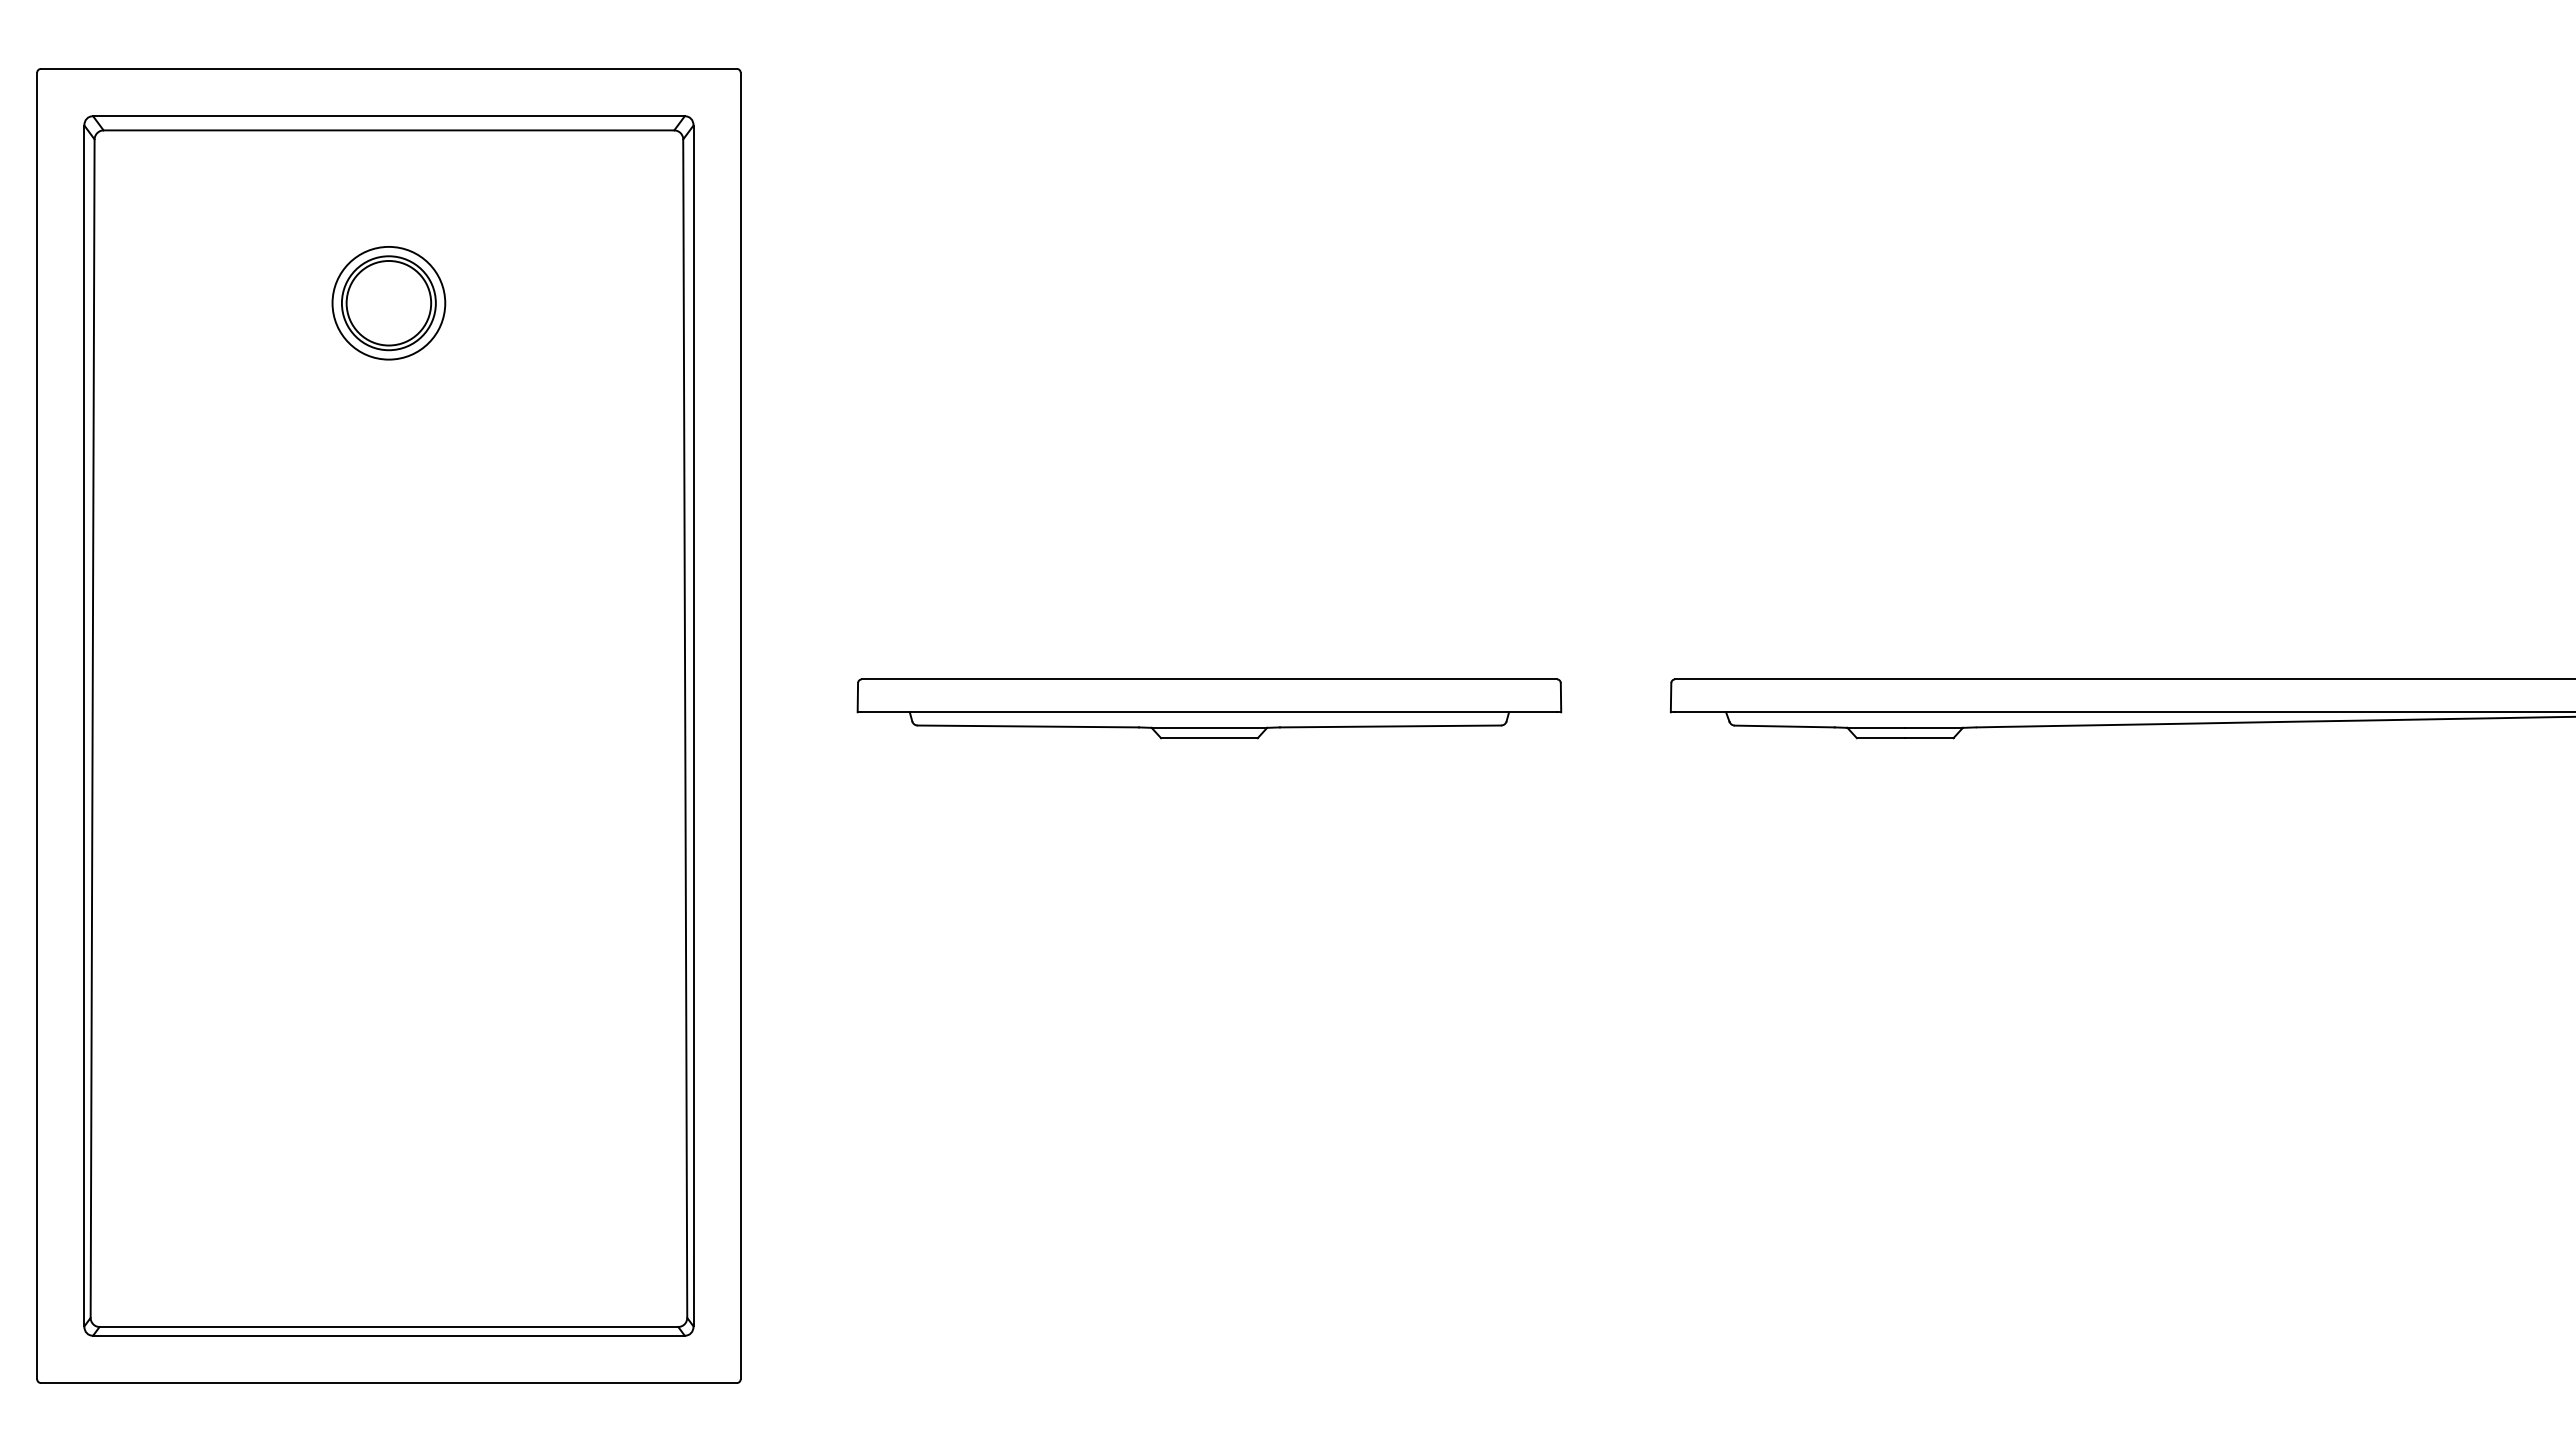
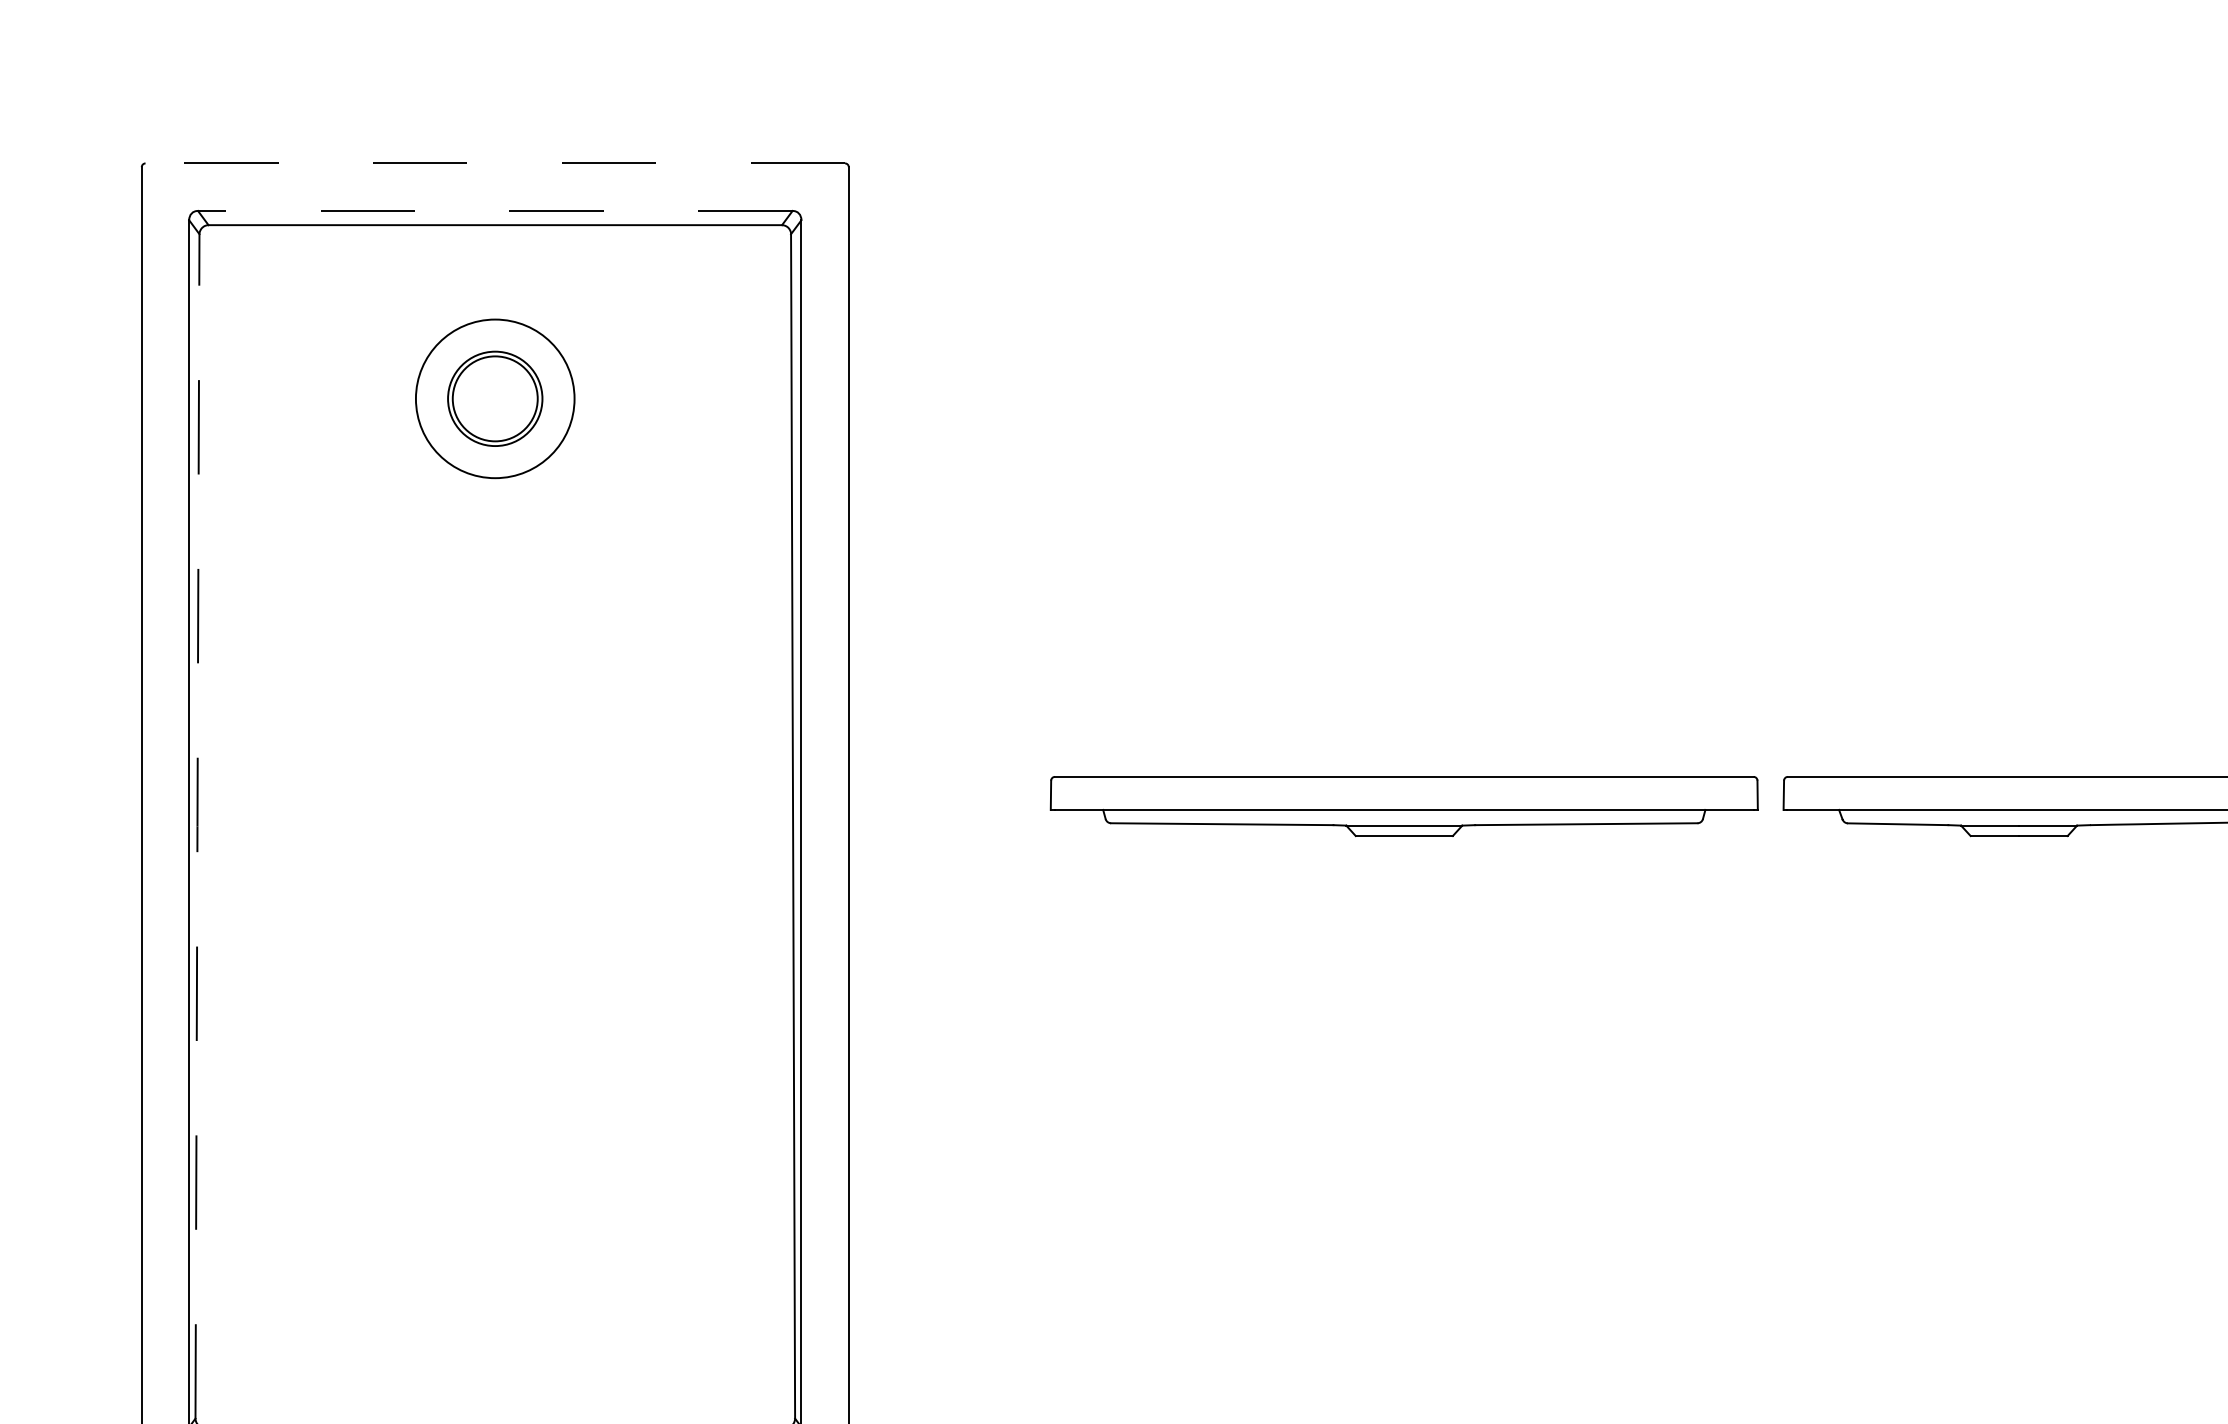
line: (388, 68) -> (494, 162), solid -> dashed
line: (388, 116) -> (494, 211), solid -> dashed
circle: (388, 302) -> (494, 398), size x1.4
part: (1209, 708) -> (1404, 806), moved
line: (92, 728) -> (197, 826), solid -> dashed

